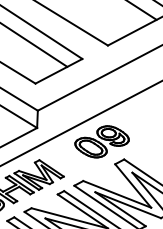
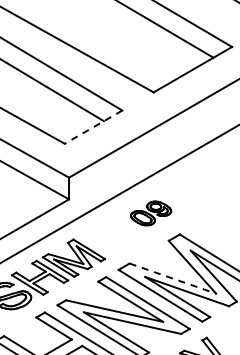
line: (58, 71) -> (93, 127), solid -> dashed
part: (101, 141) -> (150, 213), size x0.6
line: (116, 194) -> (172, 278), solid -> dashed

